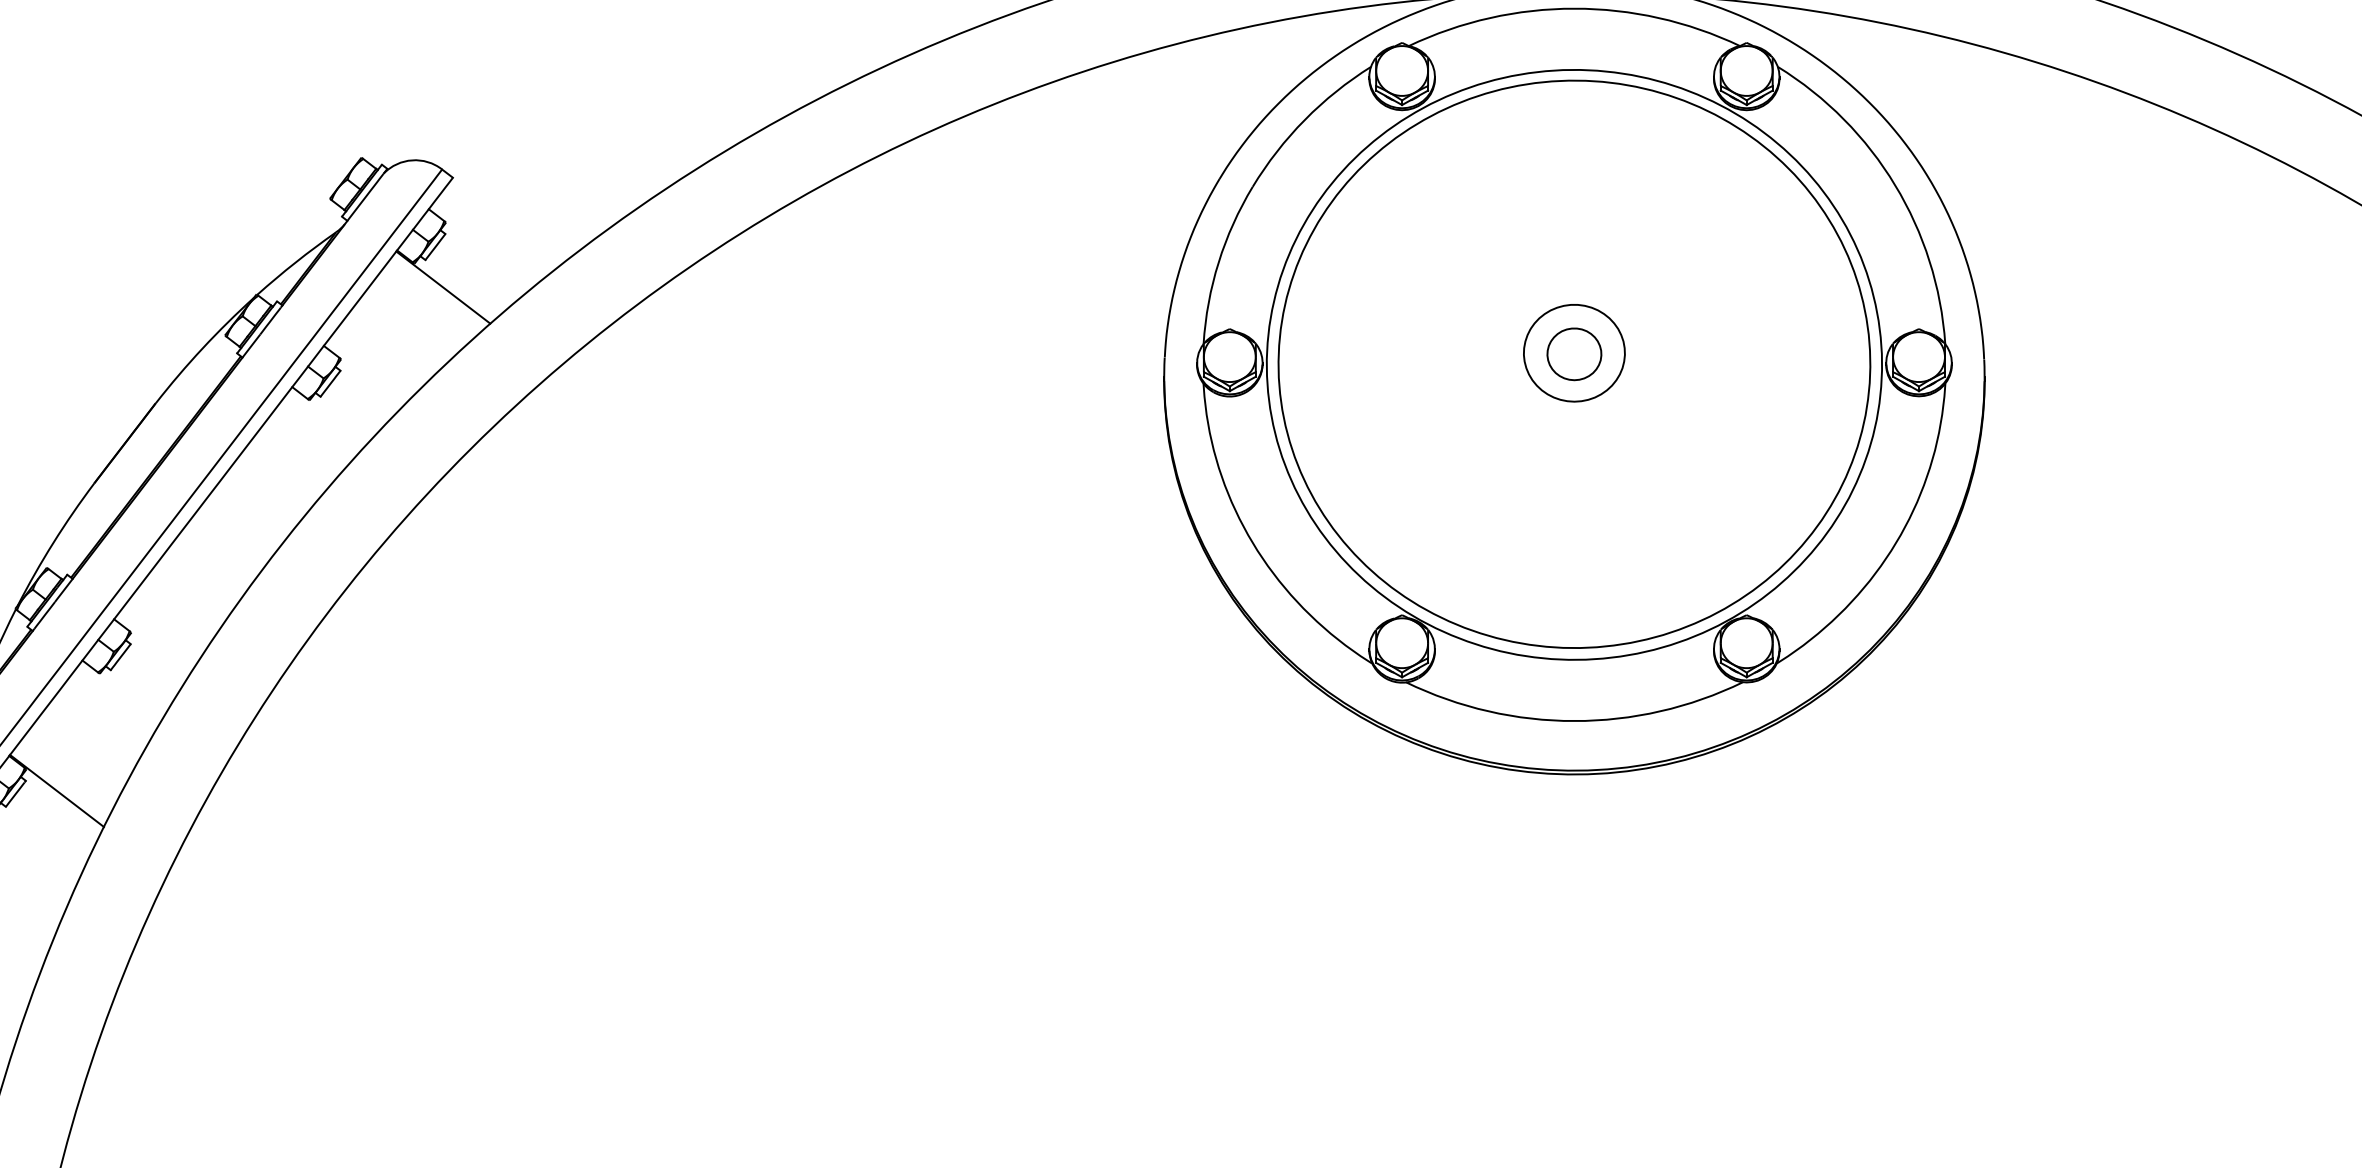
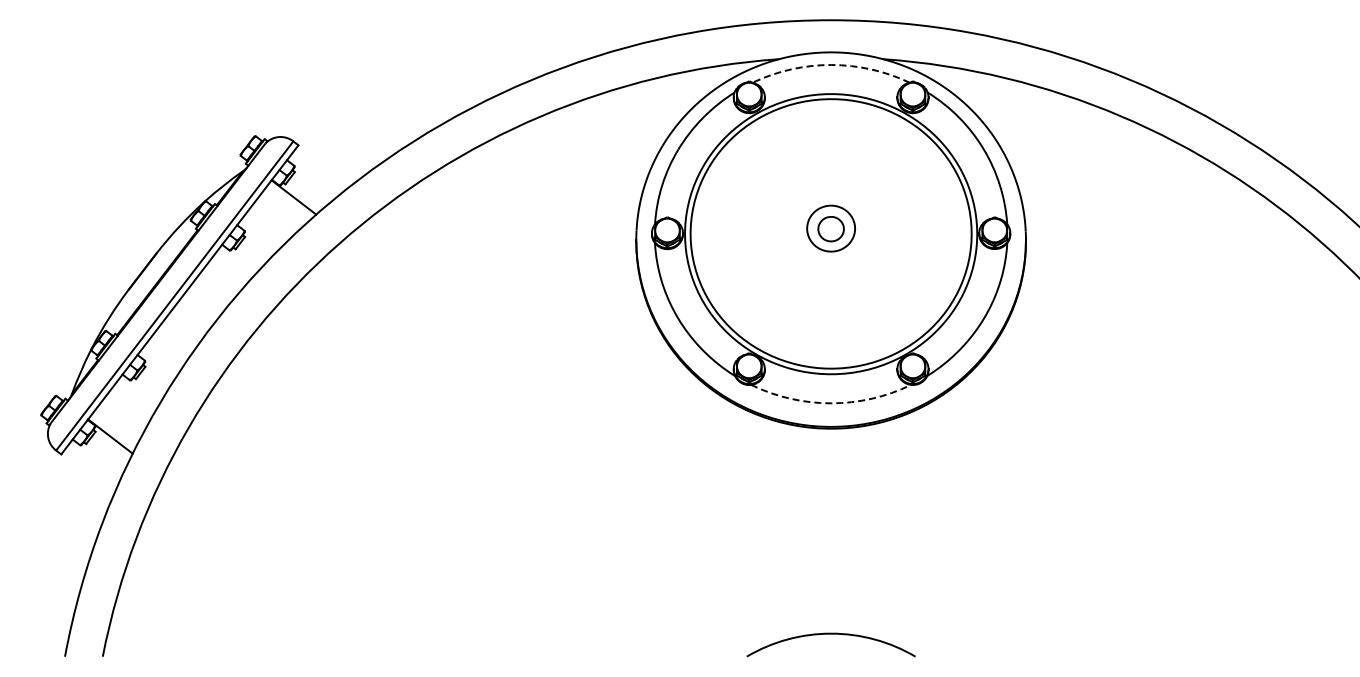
arc: (1575, 9) -> (831, 65), solid -> dashed
arc: (1575, 721) -> (831, 403), solid -> dashed

